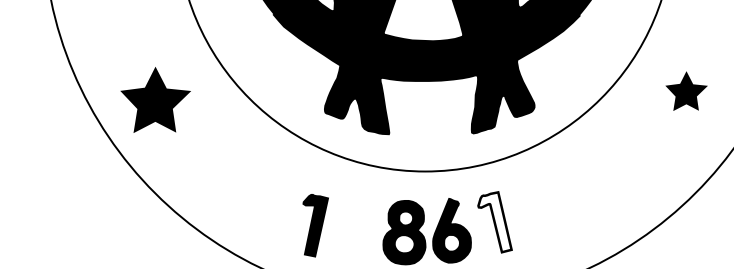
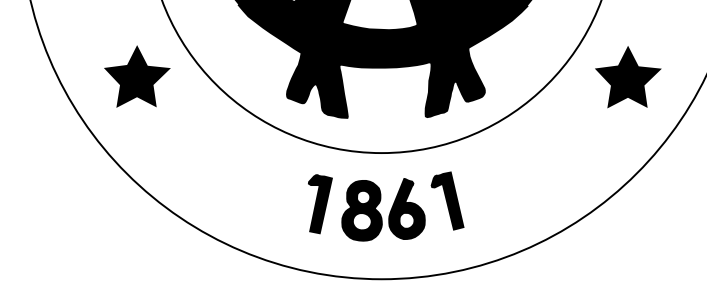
part: (686, 91) -> (628, 77), size x1.67
part: (155, 99) -> (137, 76), moved
fill: (494, 221) -> (447, 200), added
part: (315, 225) -> (320, 204), moved

